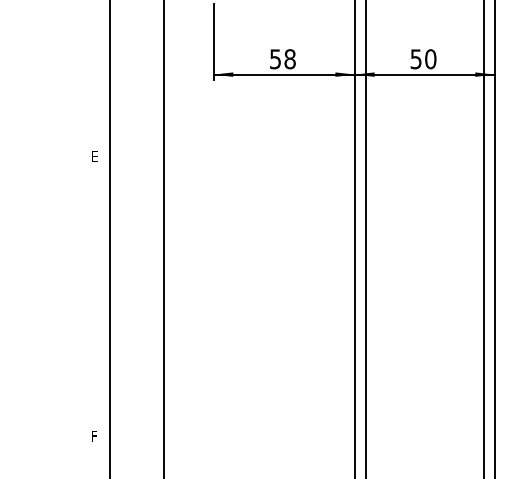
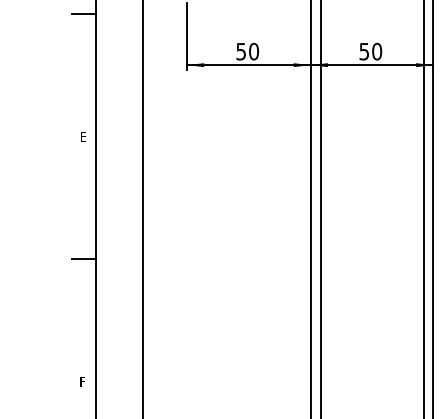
line: (95, 16) -> (83, 14), added
text: (289, 58) -> (253, 51), 58 -> 50
line: (95, 296) -> (83, 259), added

